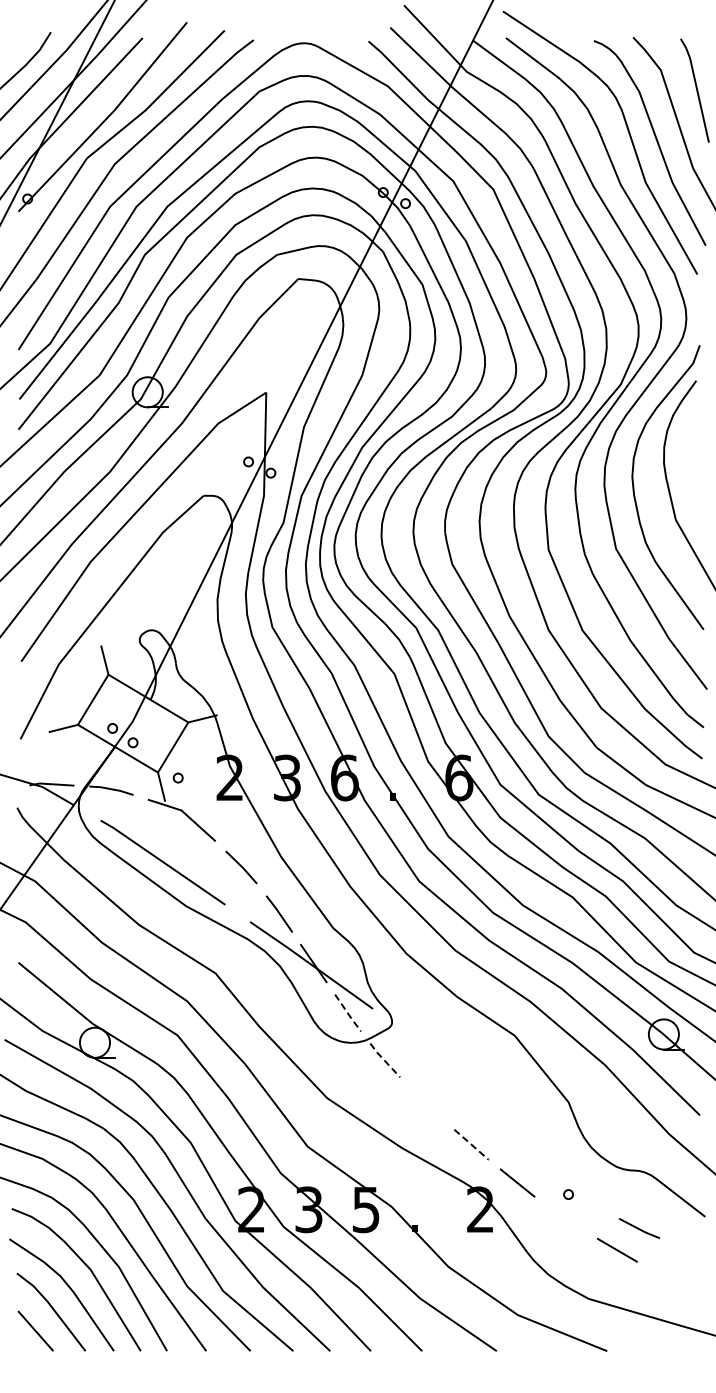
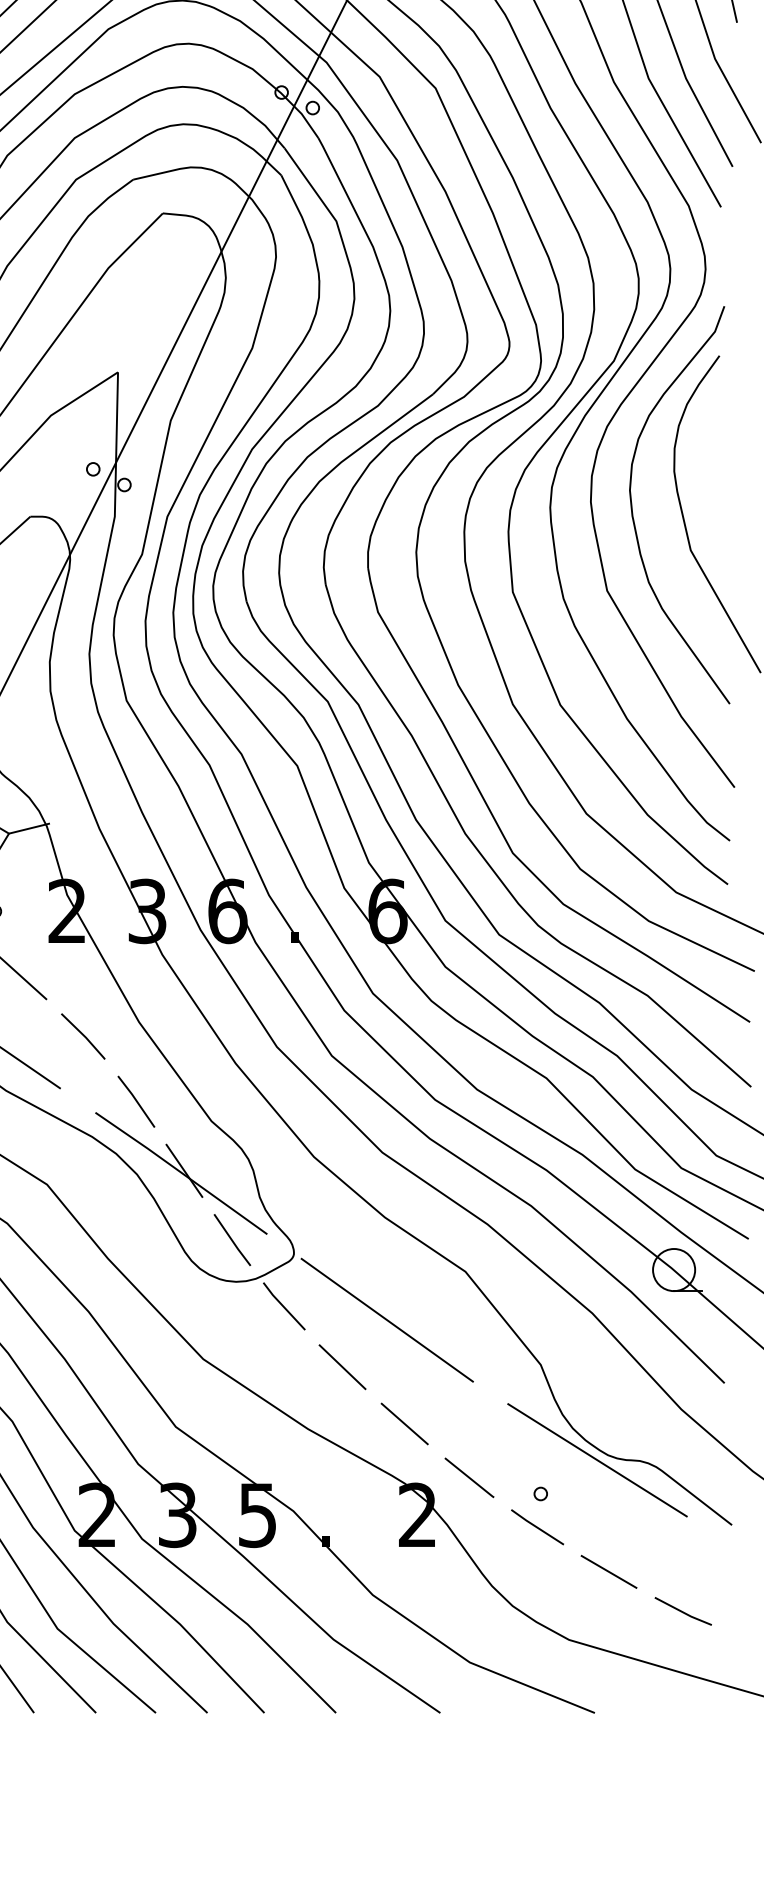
line: (348, 1013) -> (232, 1240), dashed -> solid
line: (384, 1060) -> (283, 1306), dashed -> solid
line: (458, 1070) -> (386, 1320), added
line: (426, 1103) -> (342, 1366), added
line: (472, 1145) -> (406, 1425), dashed -> solid
line: (608, 1170) -> (596, 1460), added
line: (566, 1218) -> (537, 1527), added
line: (639, 1228) -> (683, 1611), moved

